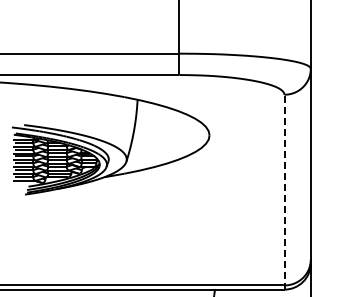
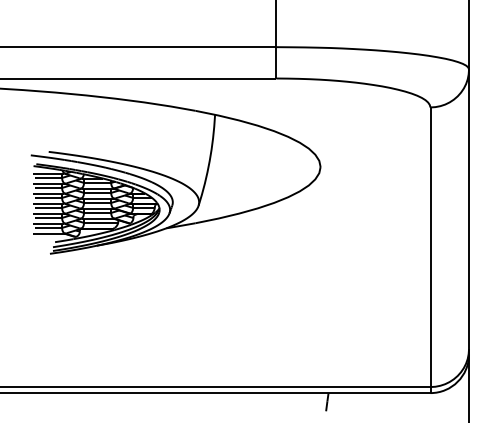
line: (284, 191) -> (430, 249), dashed -> solid

